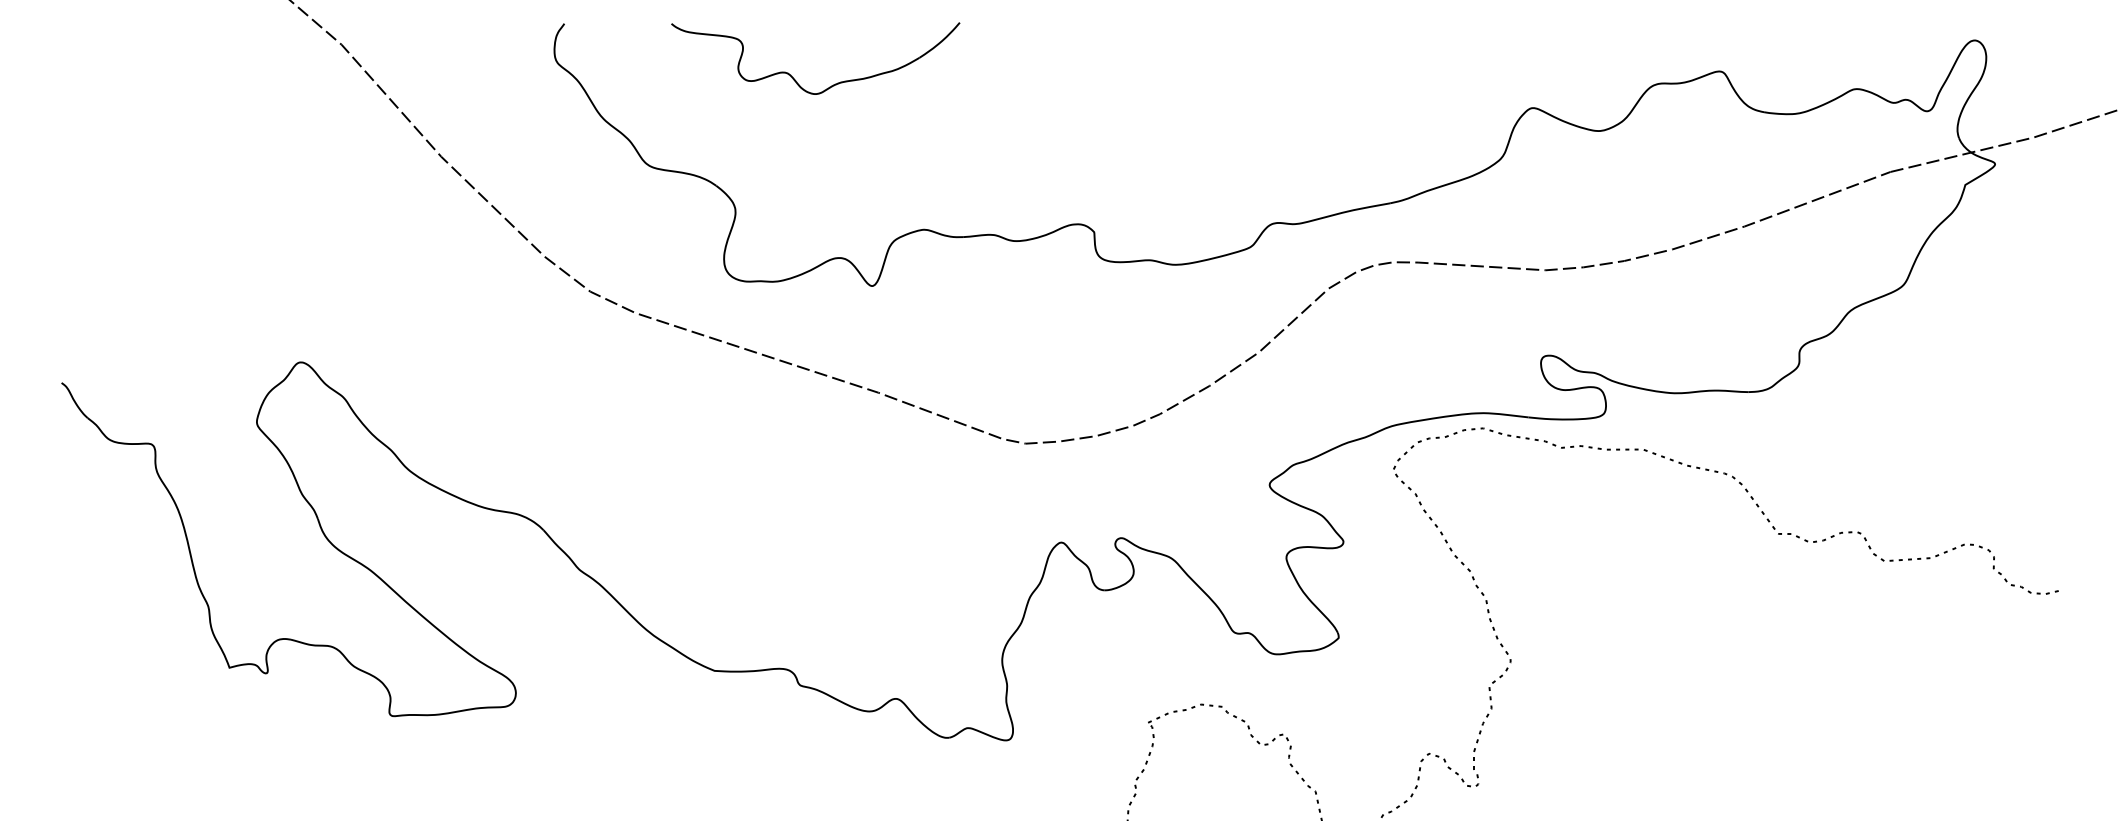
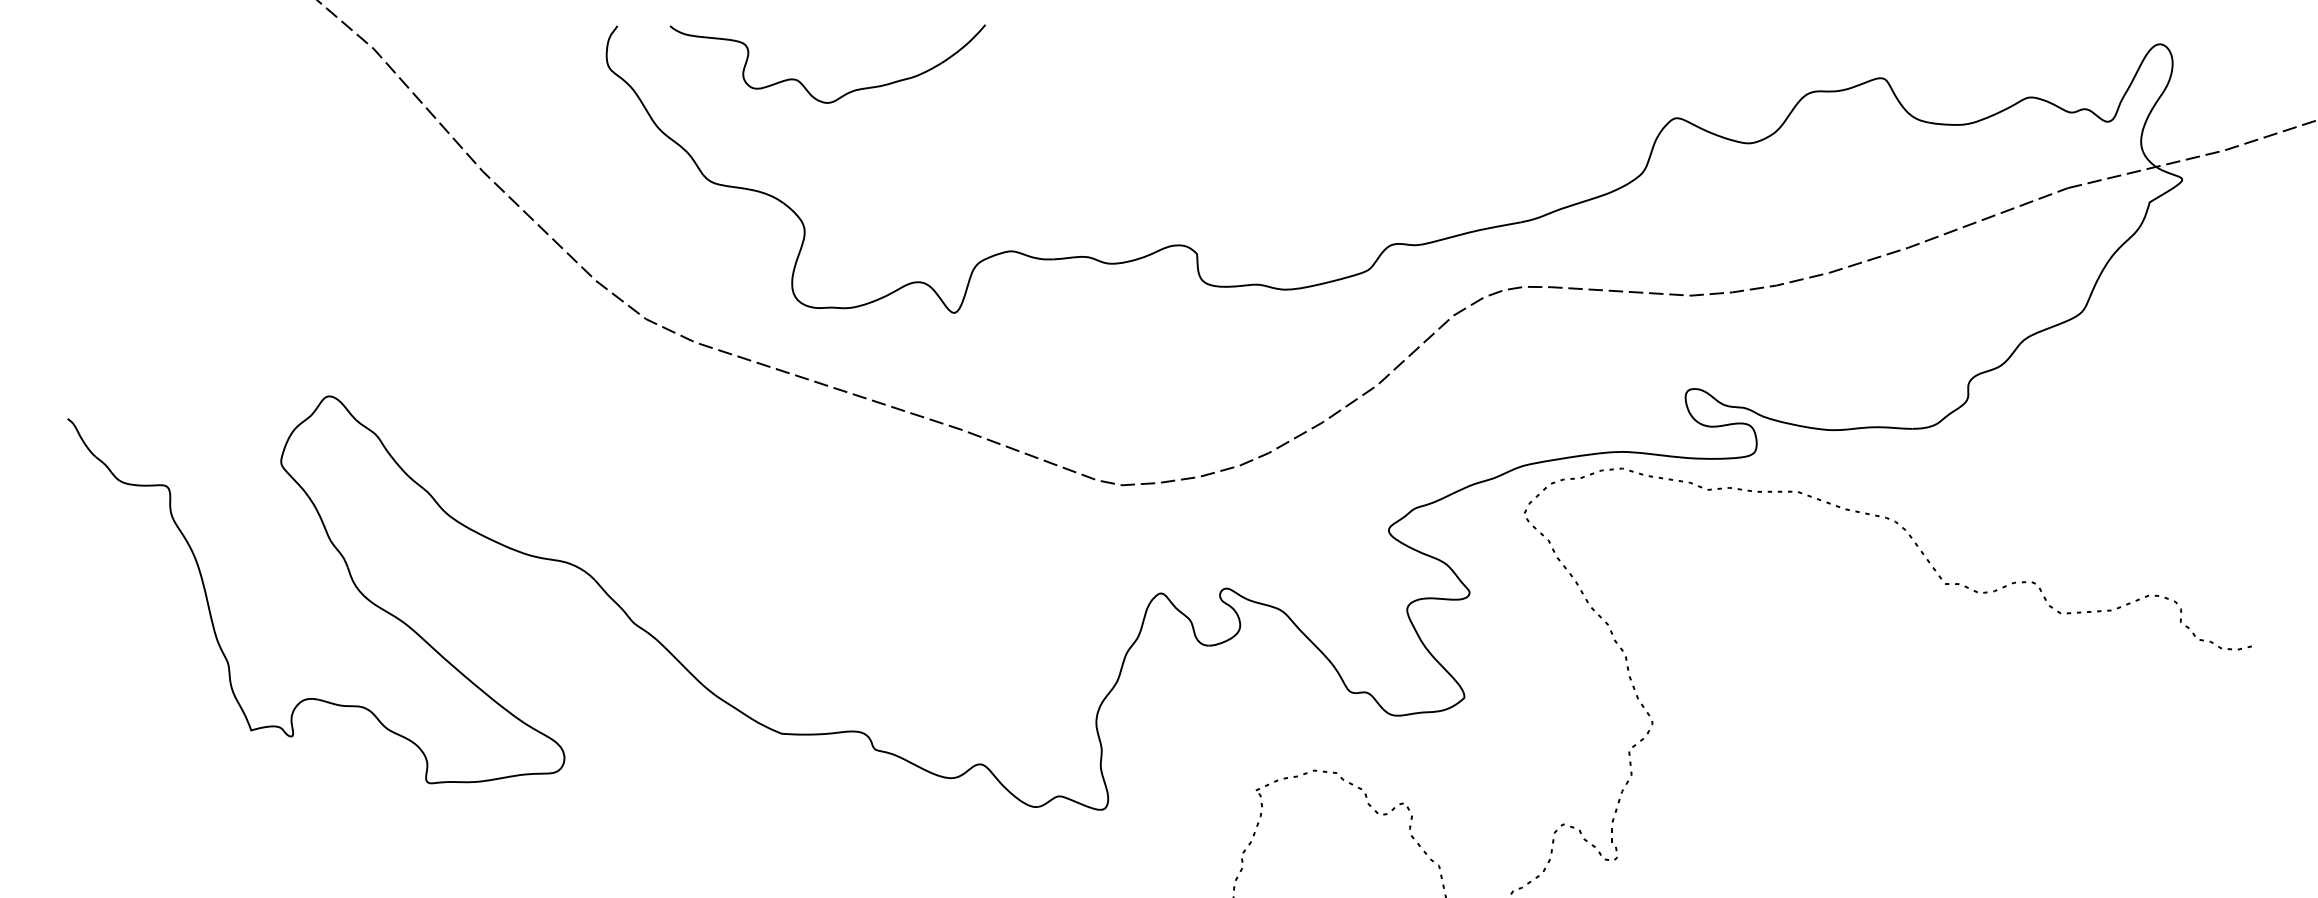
part: (794, 78) -> (804, 85), moved

